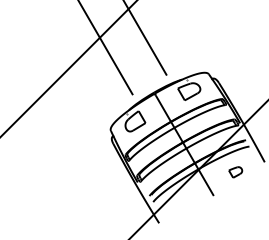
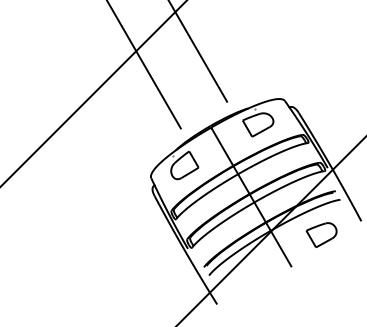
part: (235, 172) -> (321, 234), size x1.67

